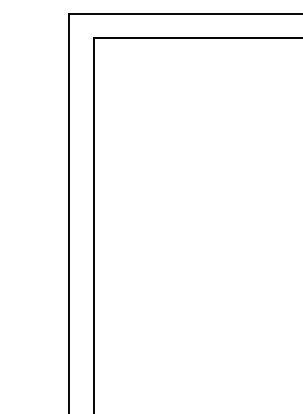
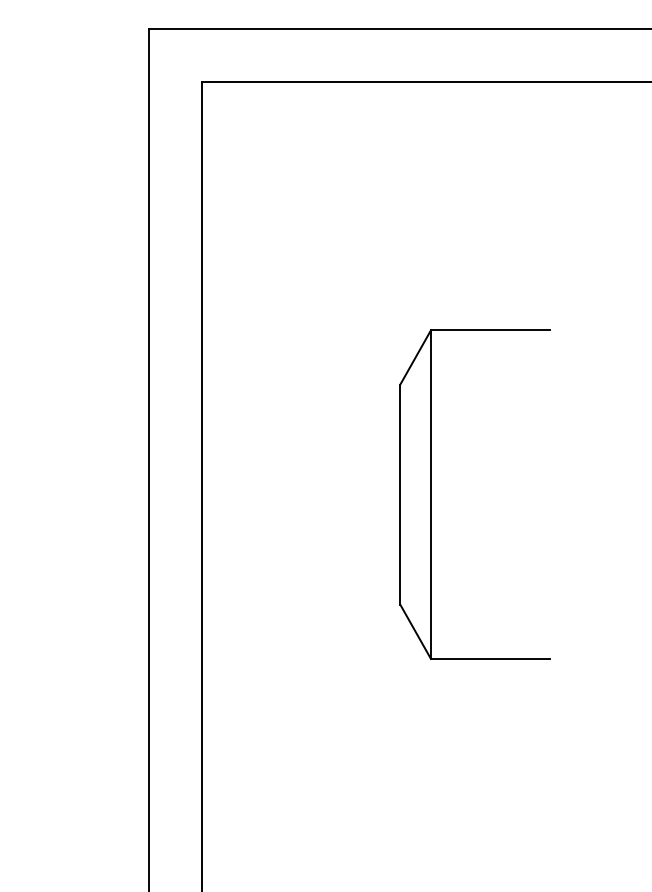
part: (200, 229) -> (431, 494), added

